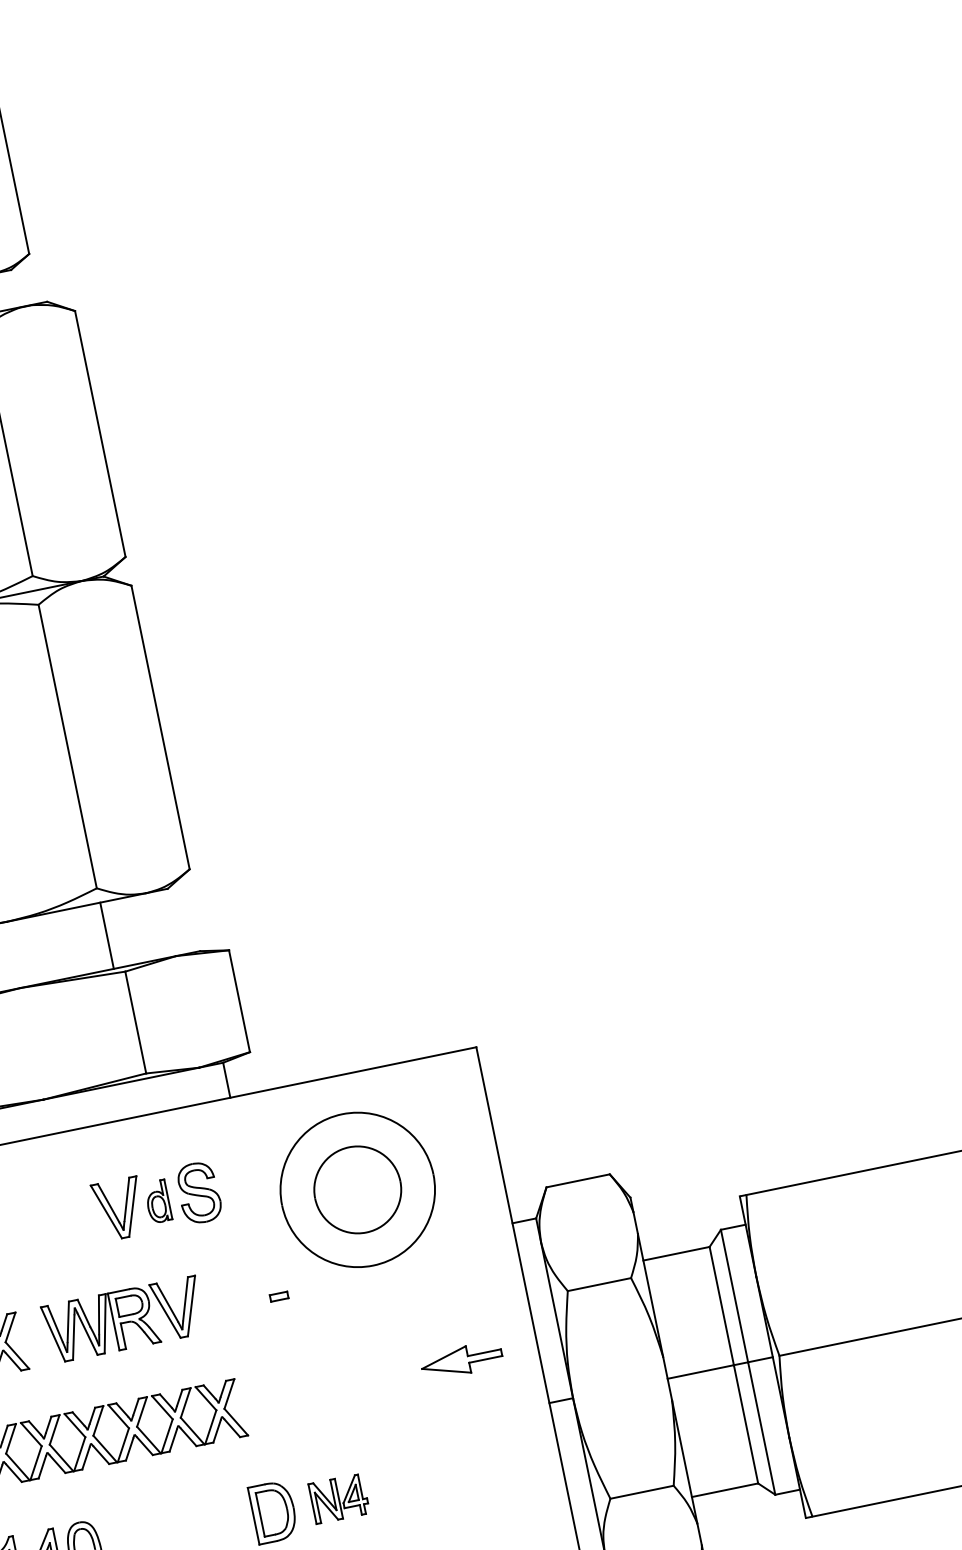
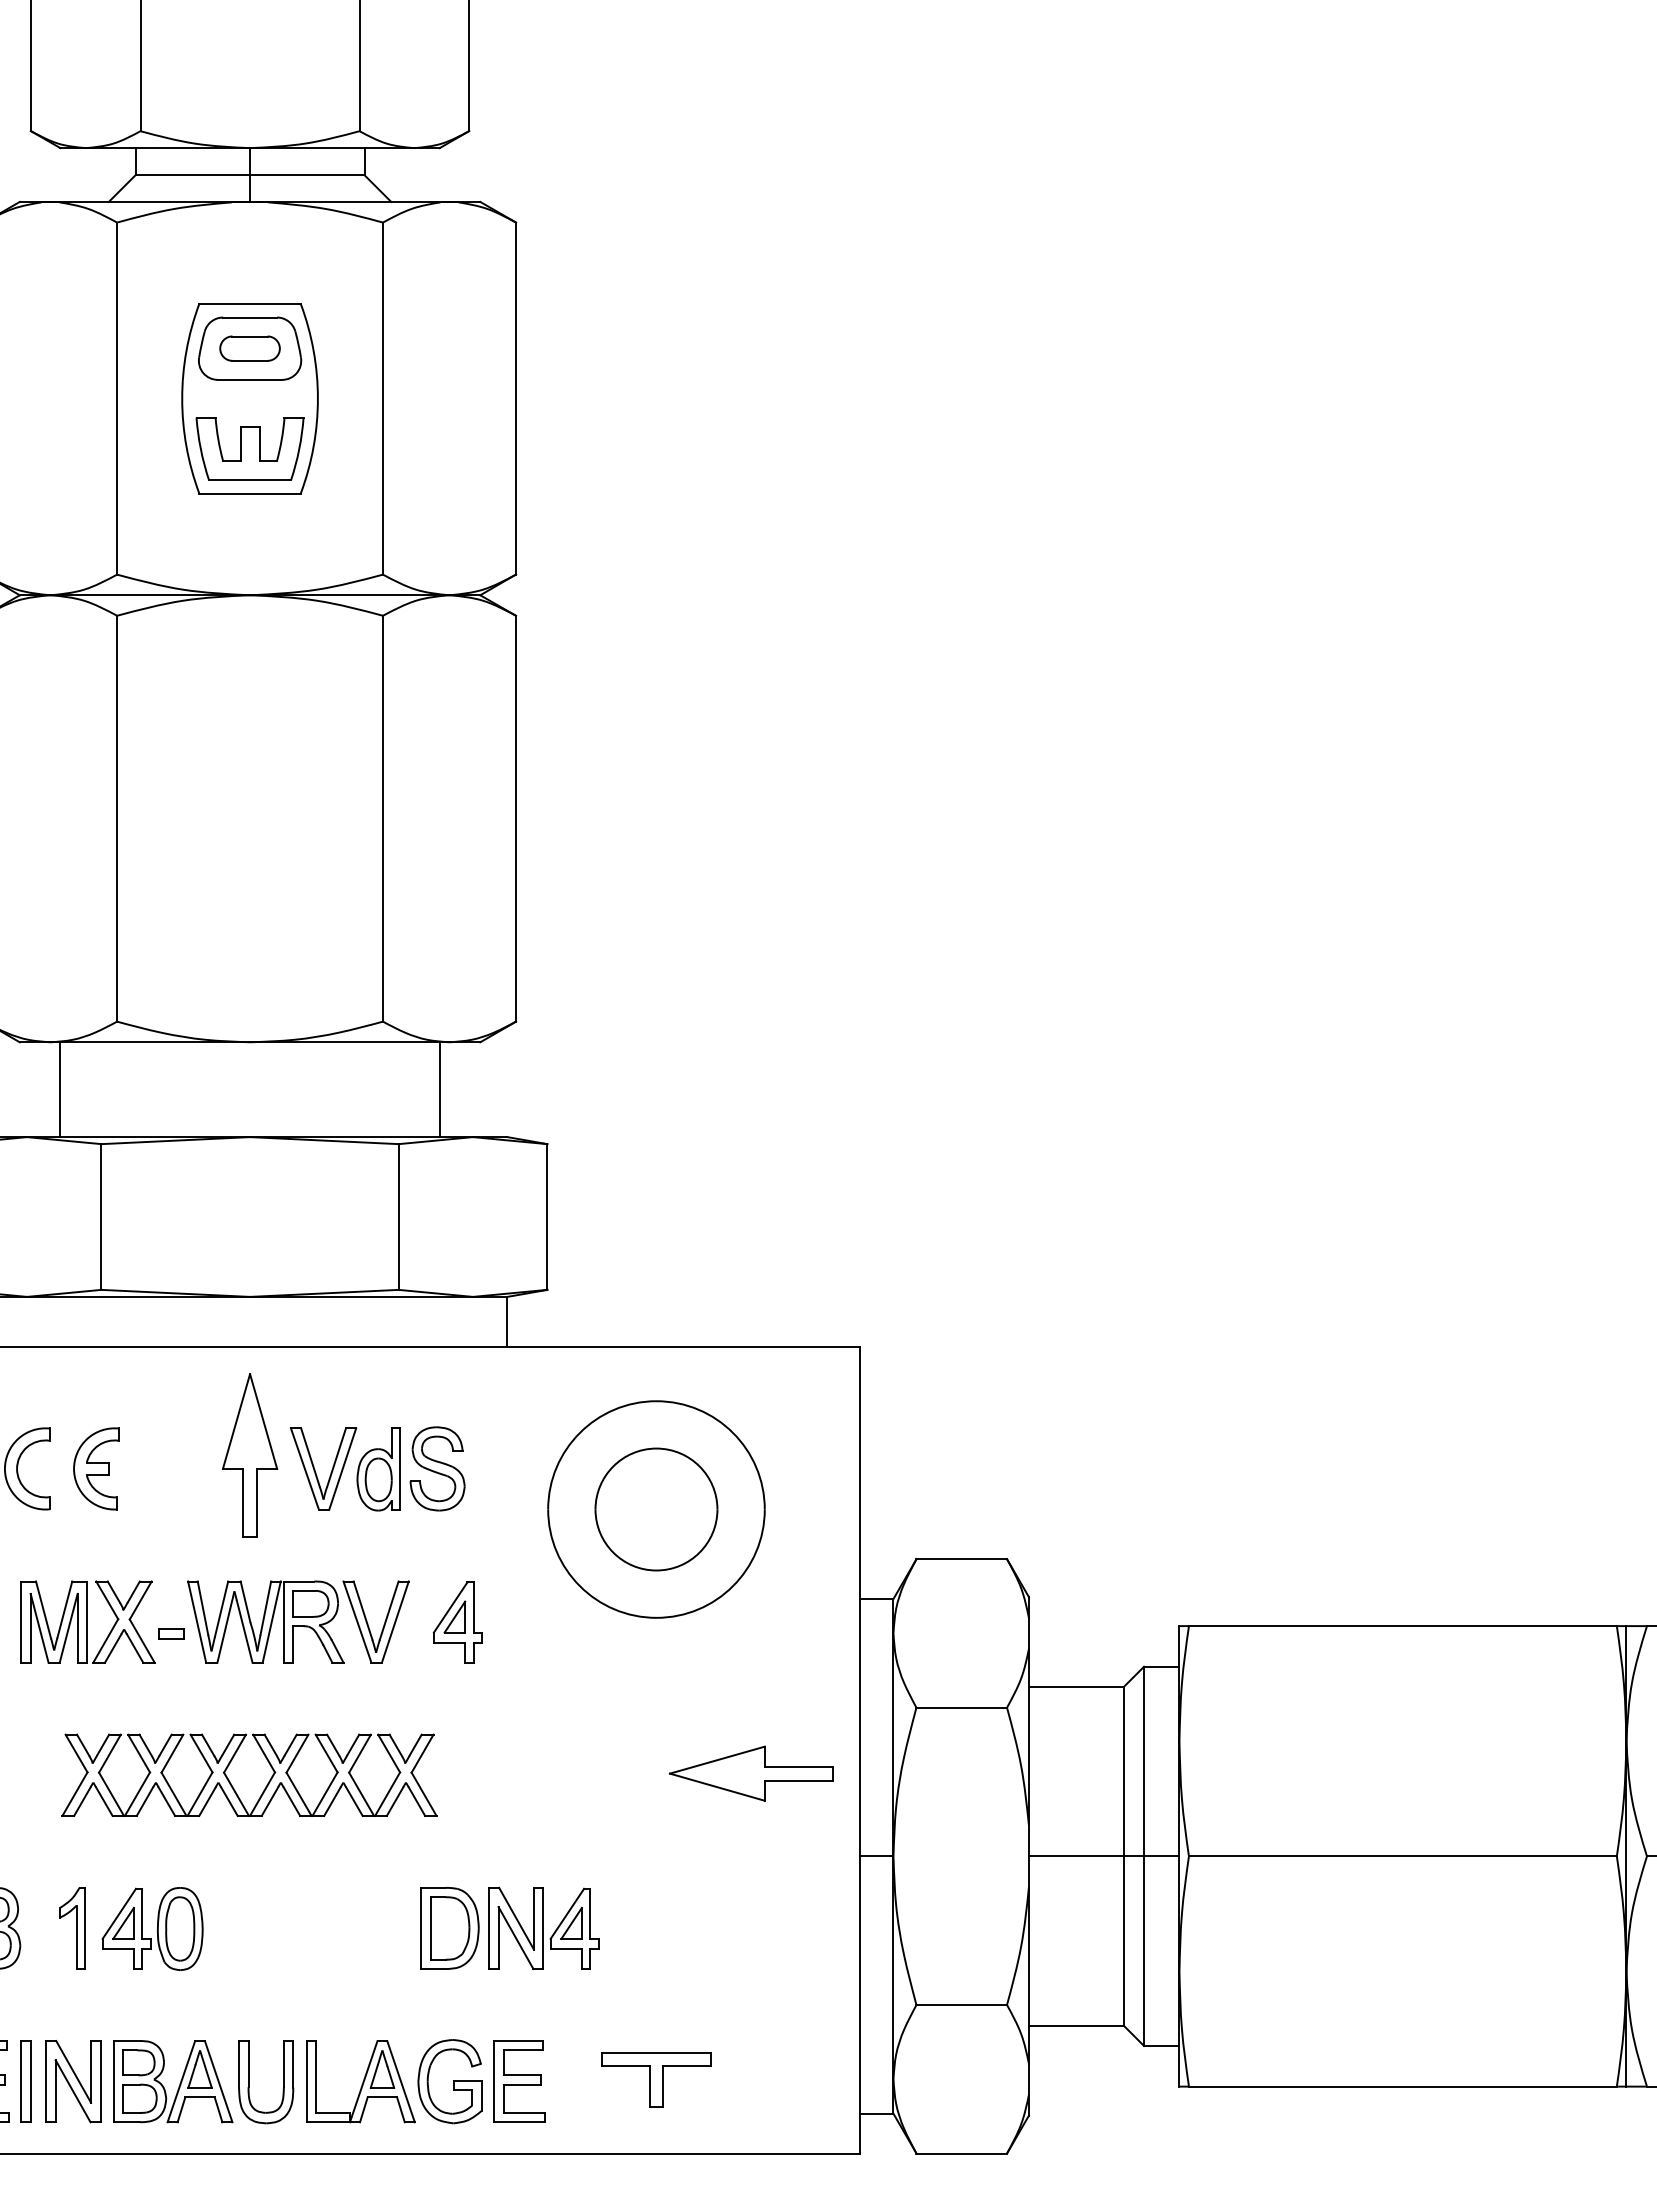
line: (106, 935) -> (439, 1089), moved
part: (157, 1201) -> (378, 1469), size x1.43
part: (66, 1210) -> (250, 1455), added
part: (279, 1296) -> (171, 1633), moved
part: (234, 1297) -> (457, 1622), added
part: (462, 1360) -> (751, 1773), size x1.43
part: (338, 1498) -> (543, 1928), size x1.43

